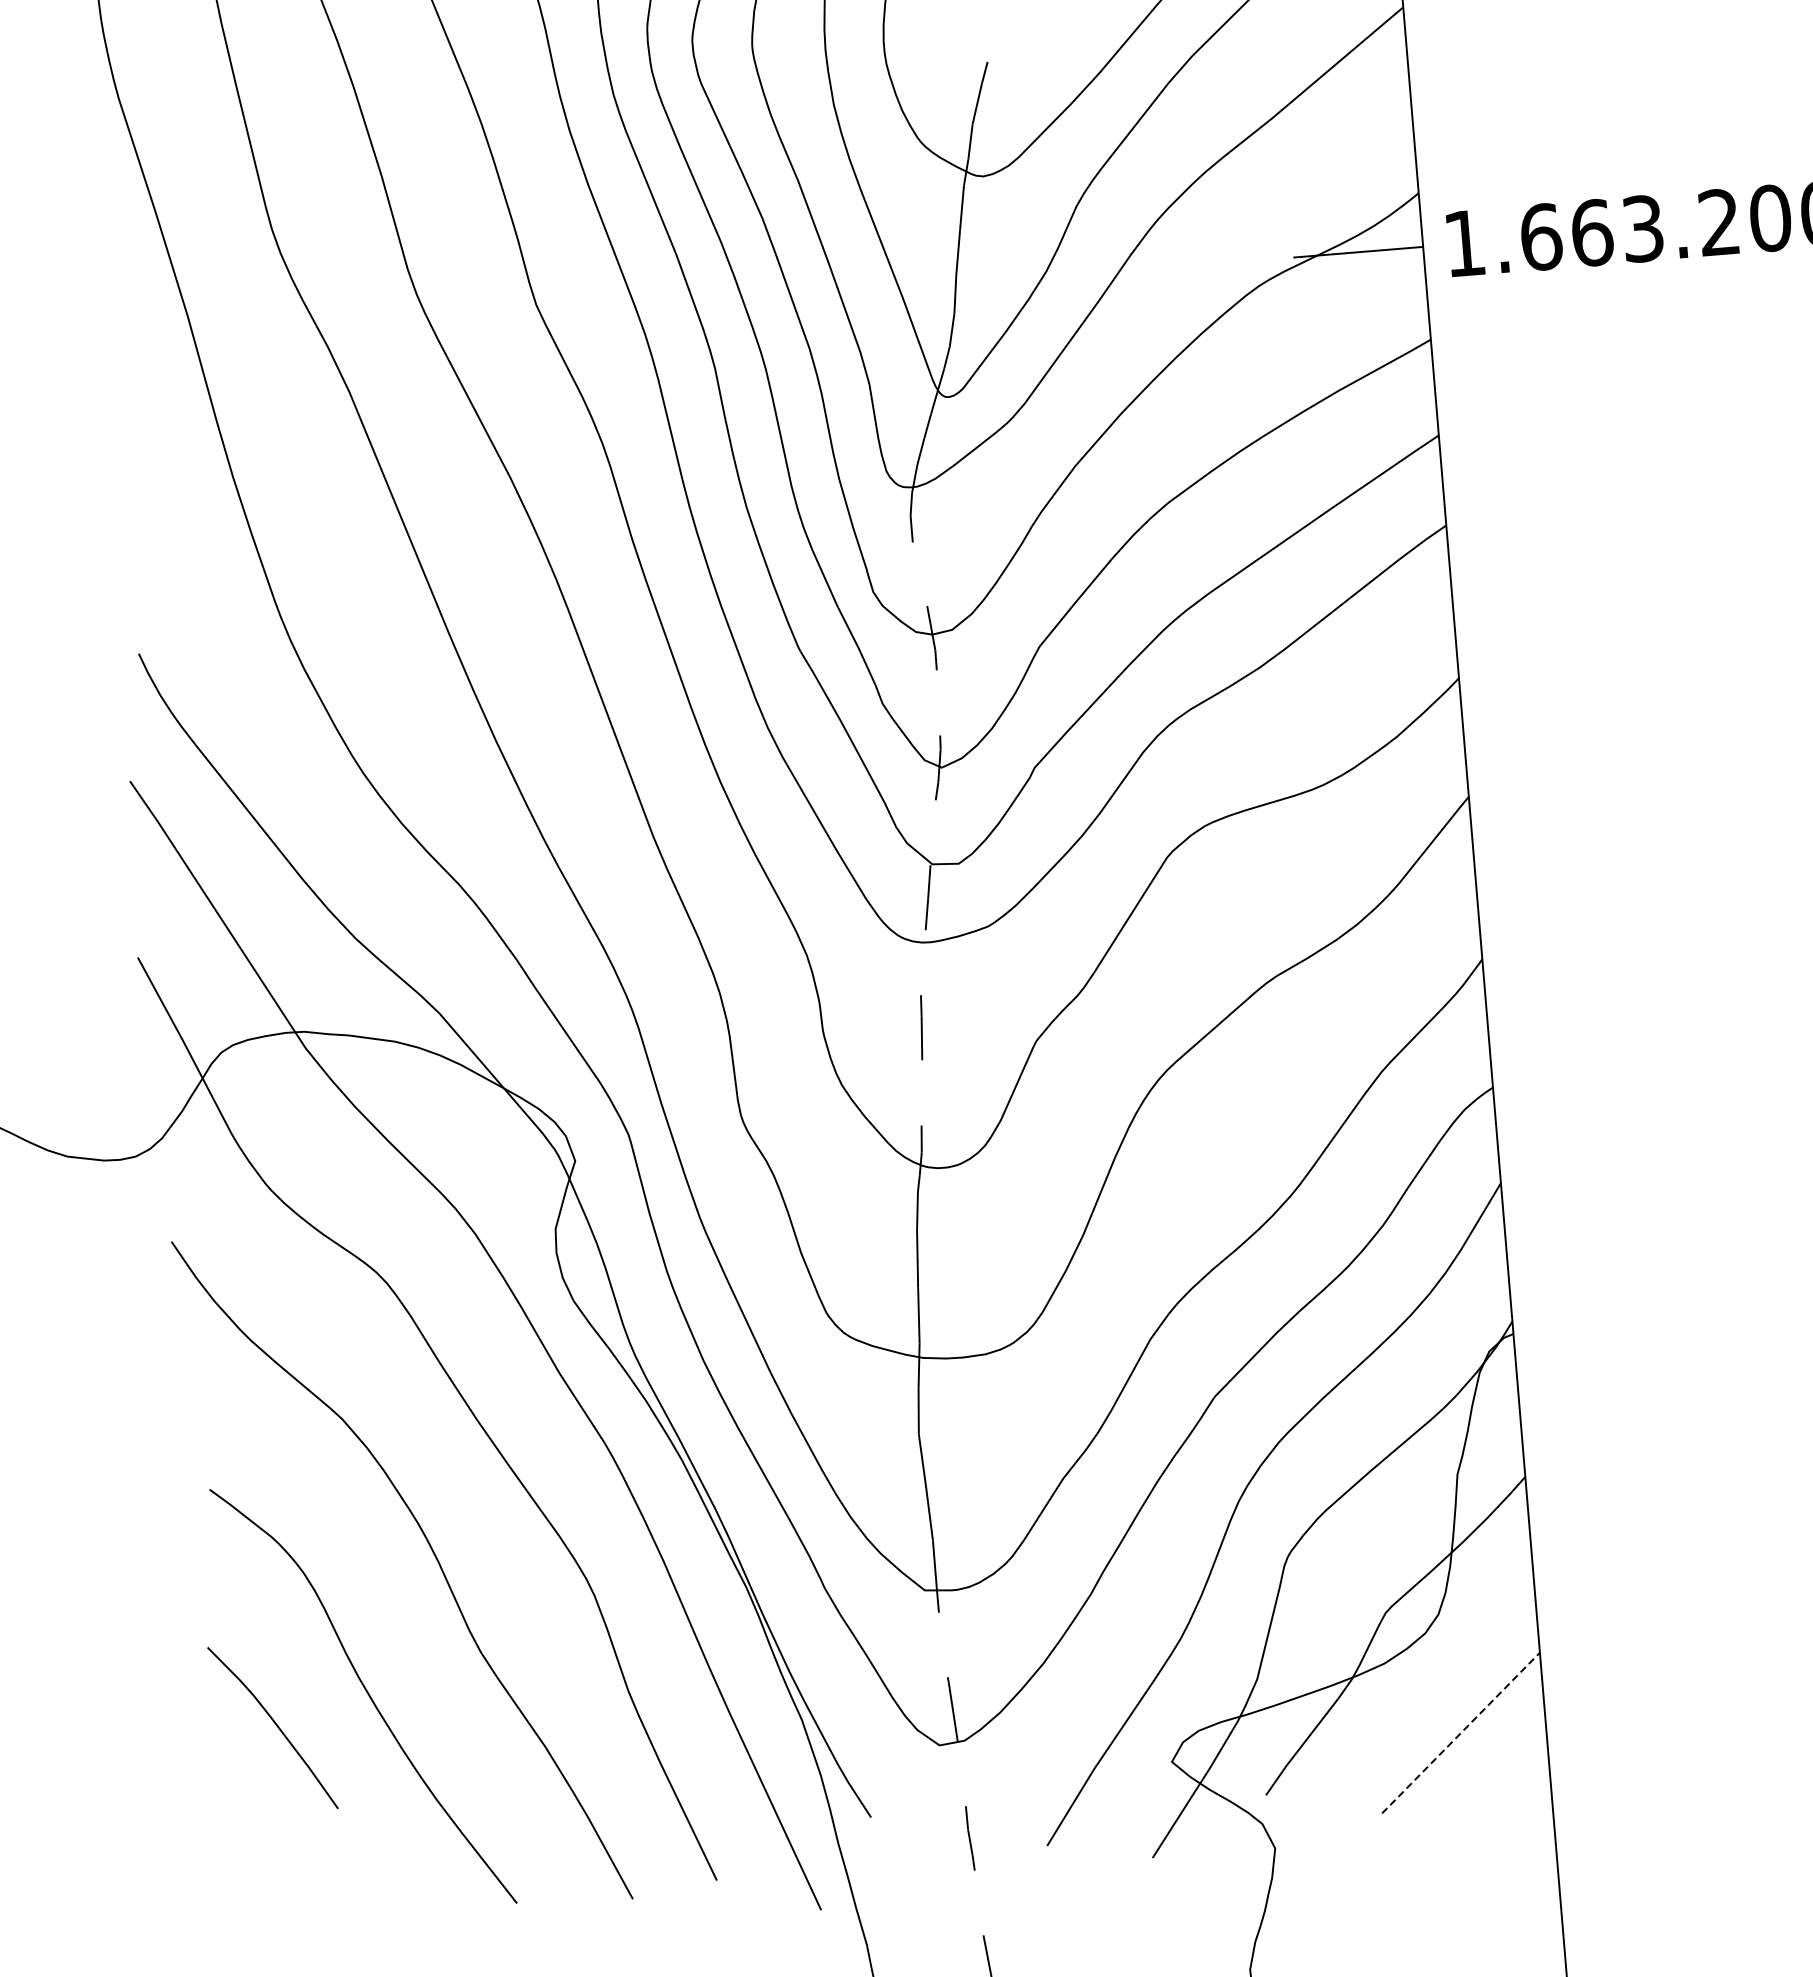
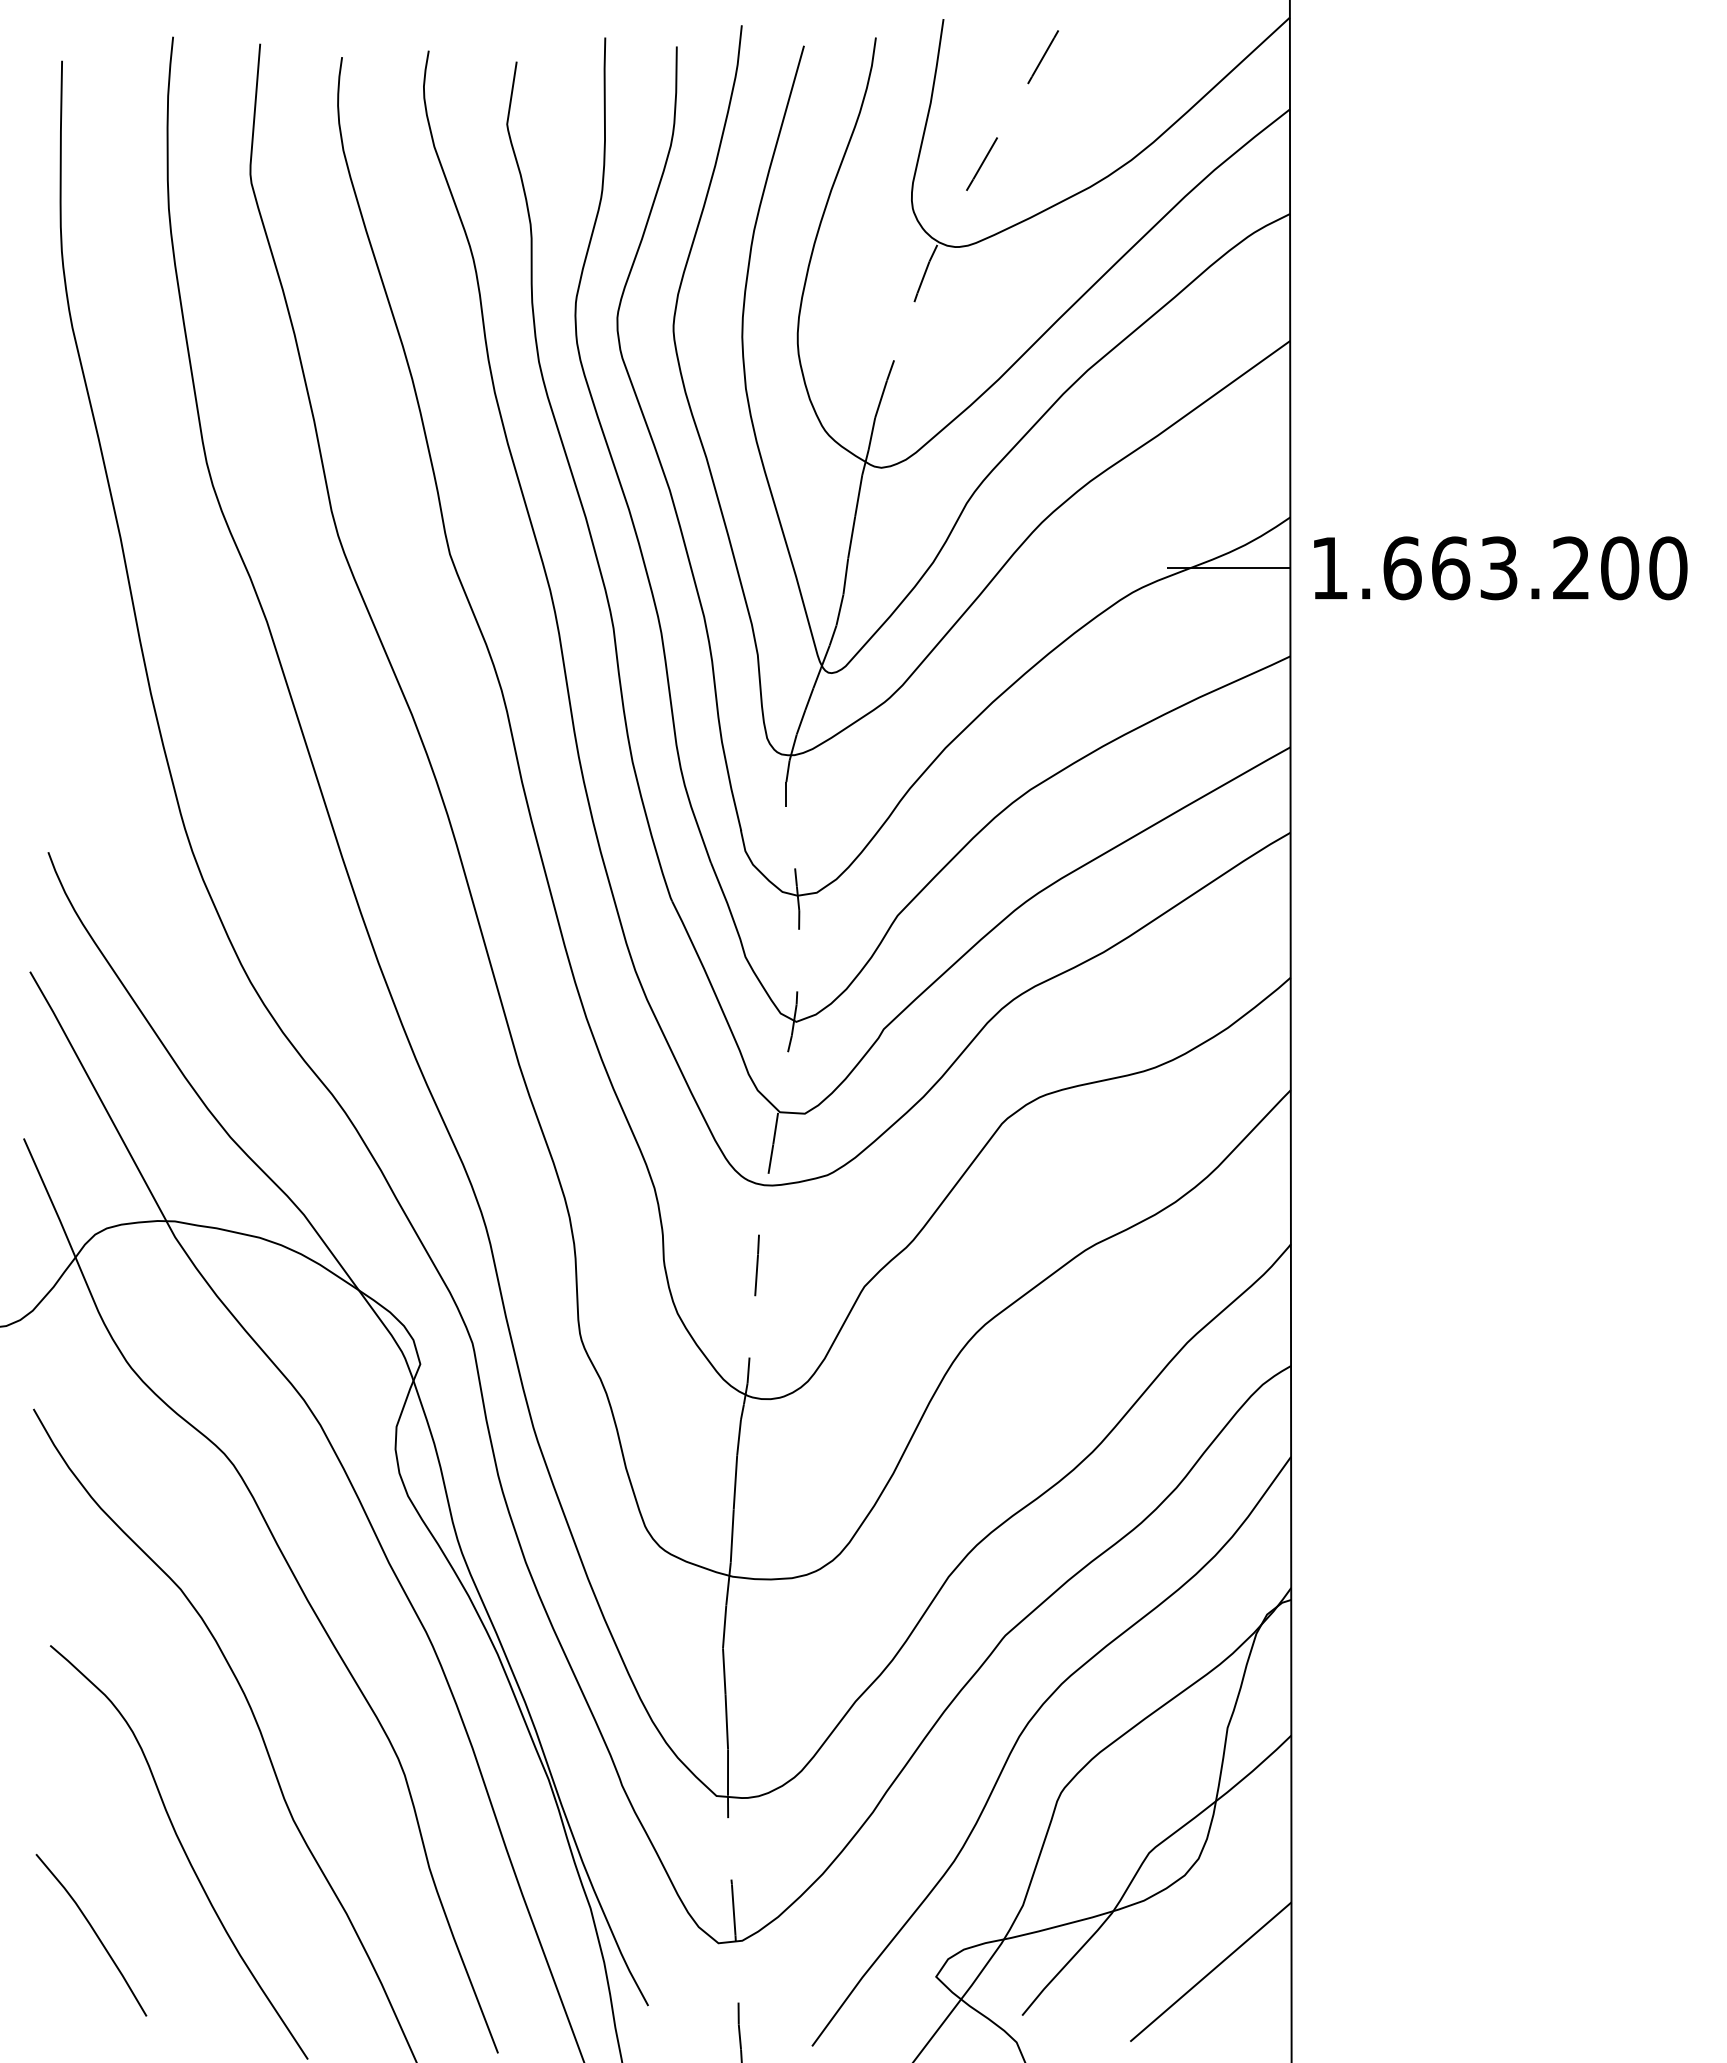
curve: (275, 1725) -> (94, 1933), moved
line: (1461, 1732) -> (1211, 1971), dashed -> solid

